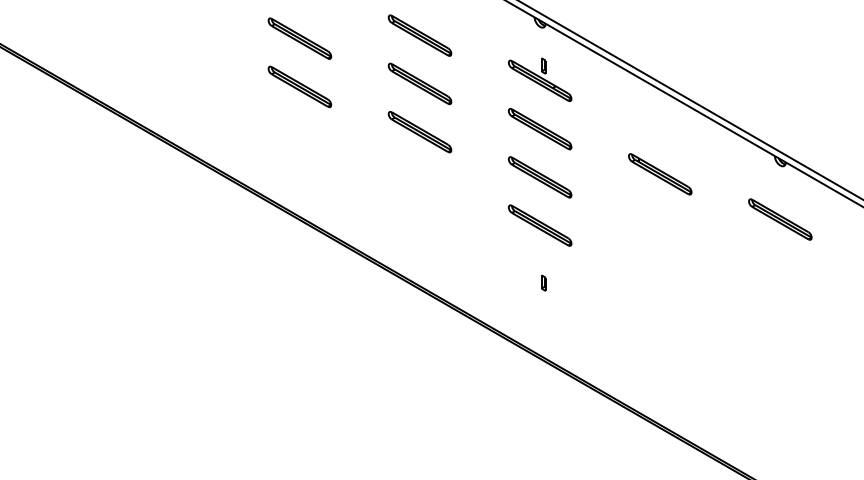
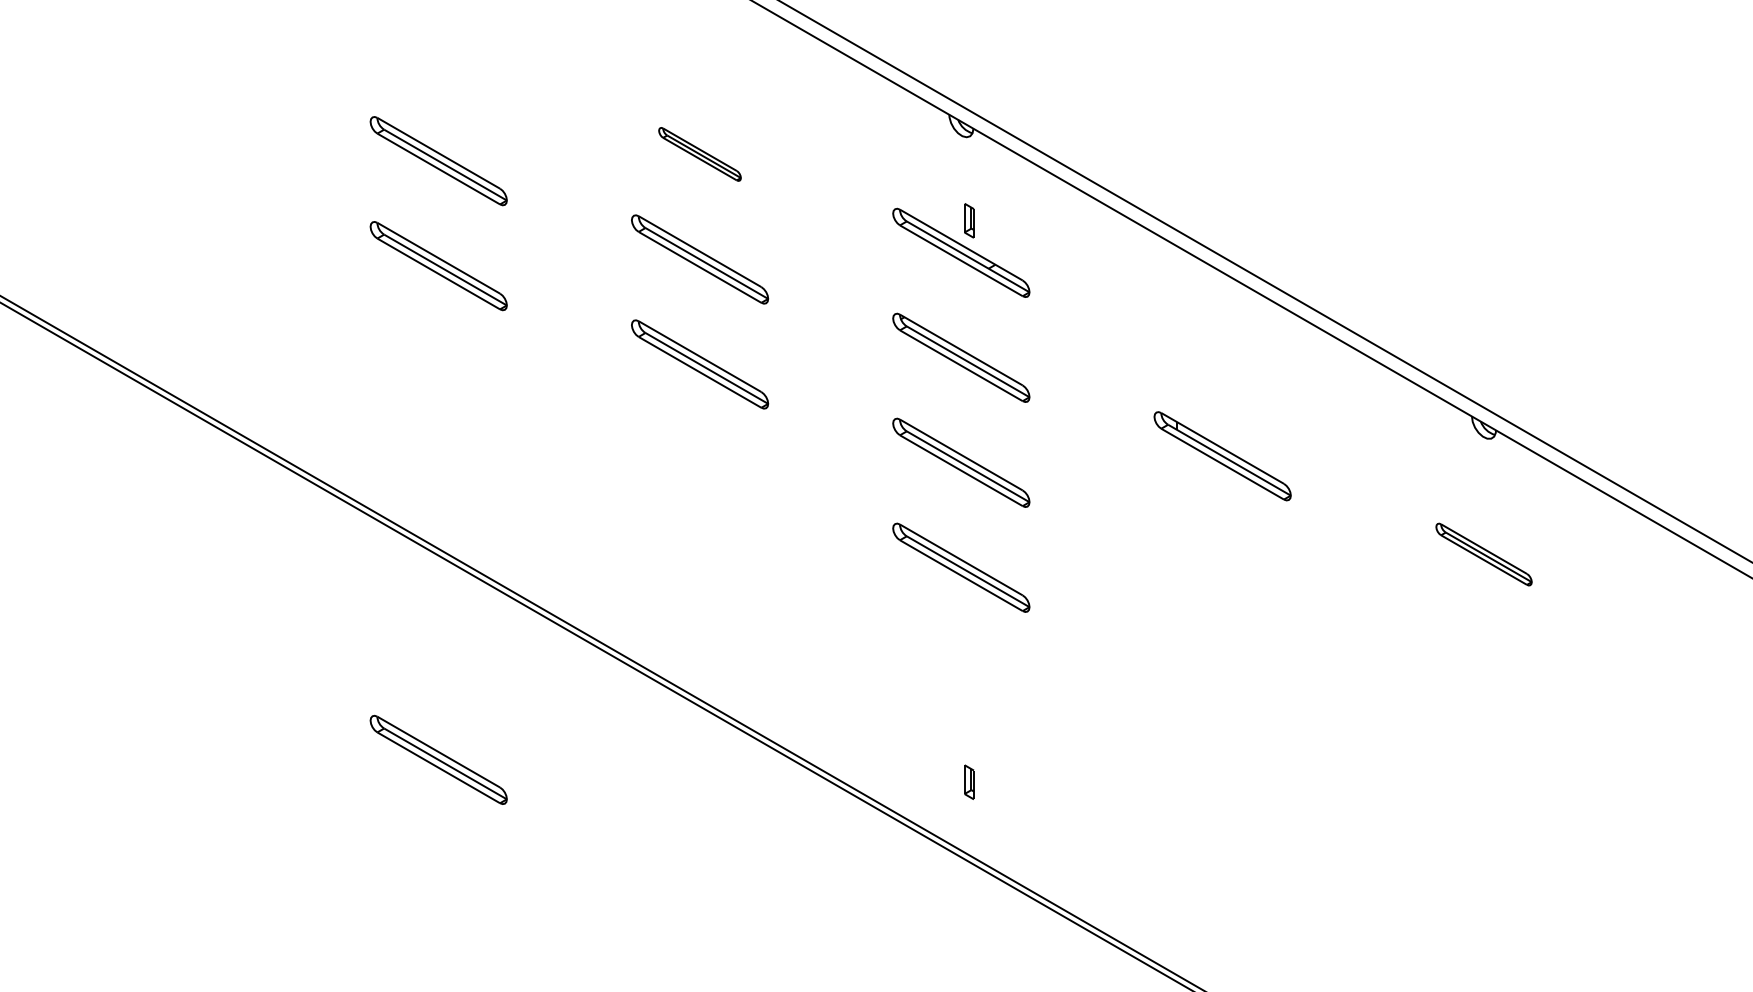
part: (419, 35) -> (698, 154), size x0.6
part: (780, 219) -> (1484, 554), size x0.7
part: (543, 282) -> (968, 780), moved
part: (299, 313) -> (437, 759), added

